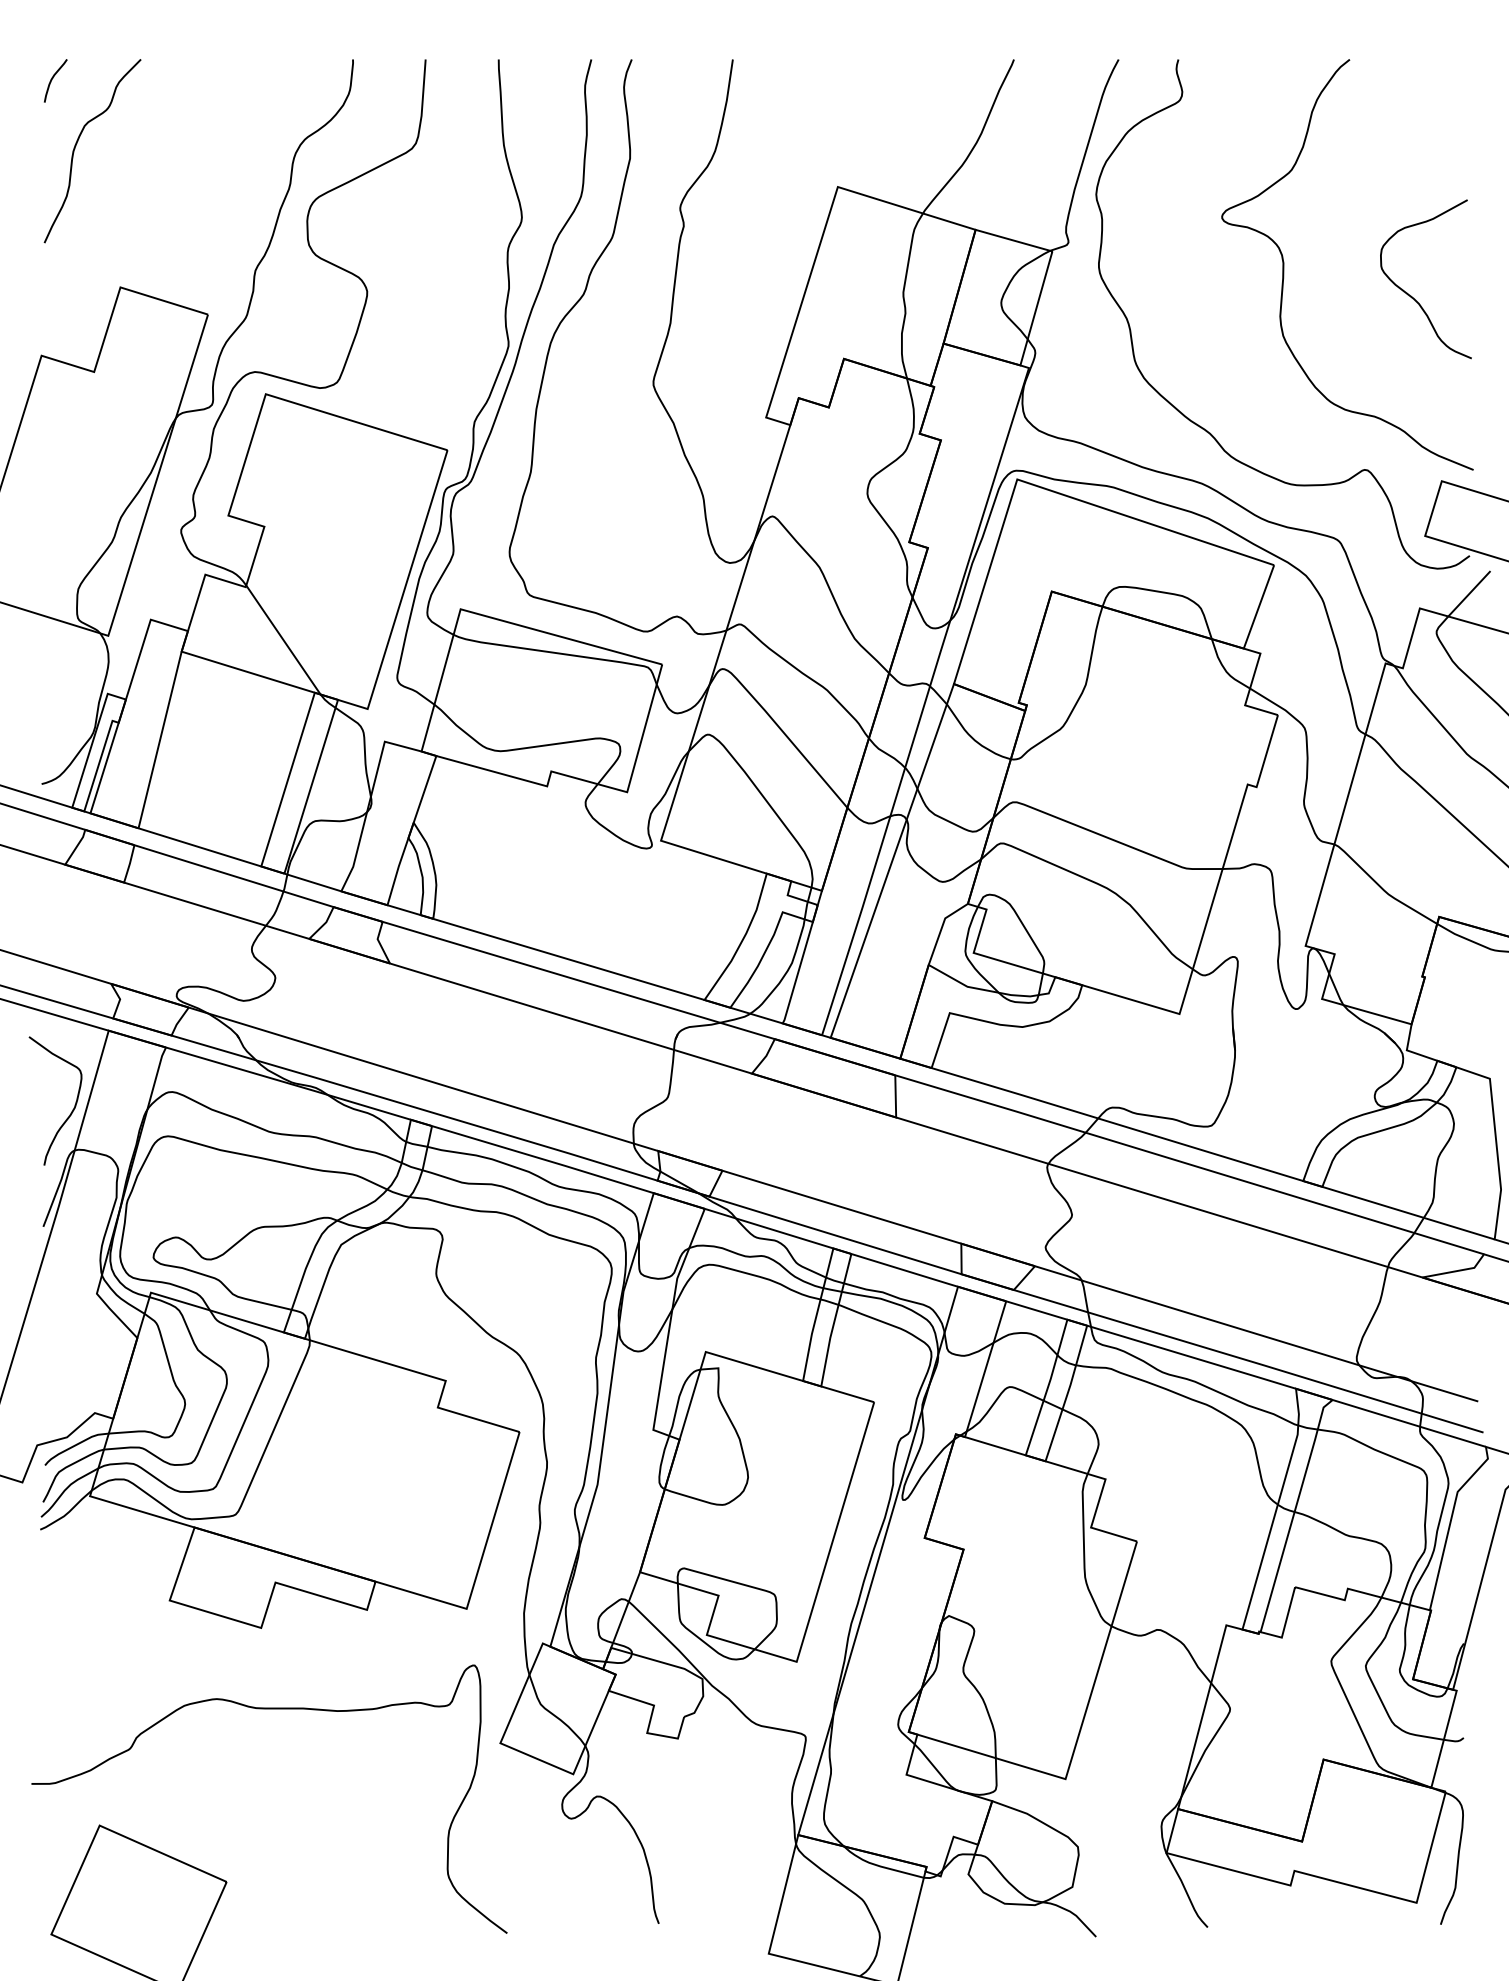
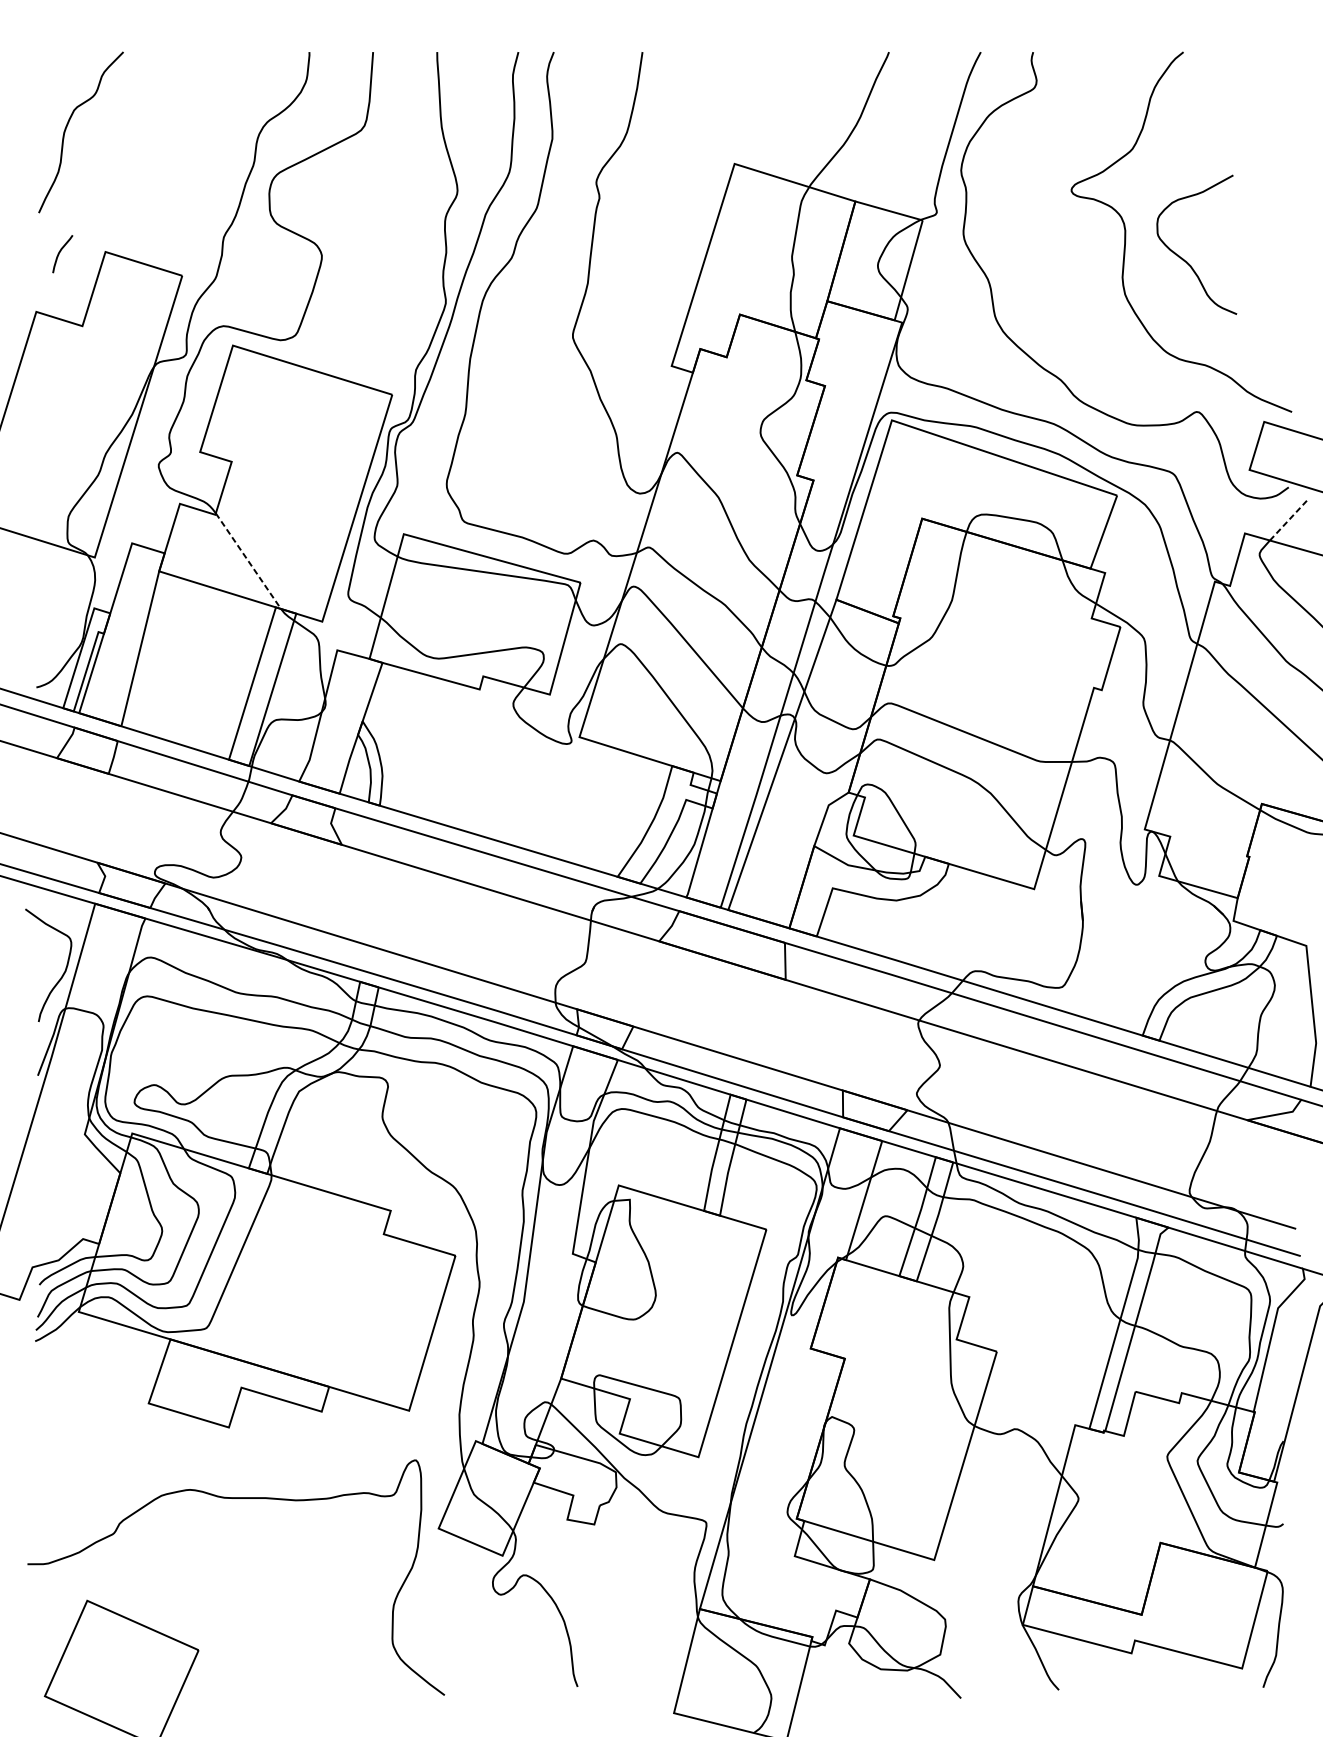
curve: (53, 78) -> (60, 252), moved
curve: (1411, 295) -> (1184, 259), moved
line: (1469, 593) -> (1288, 520), solid -> dashed
line: (283, 640) -> (248, 561), solid -> dashed

